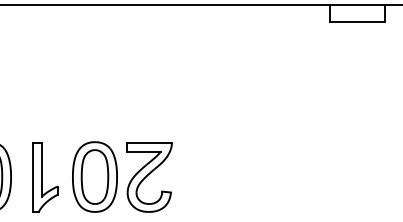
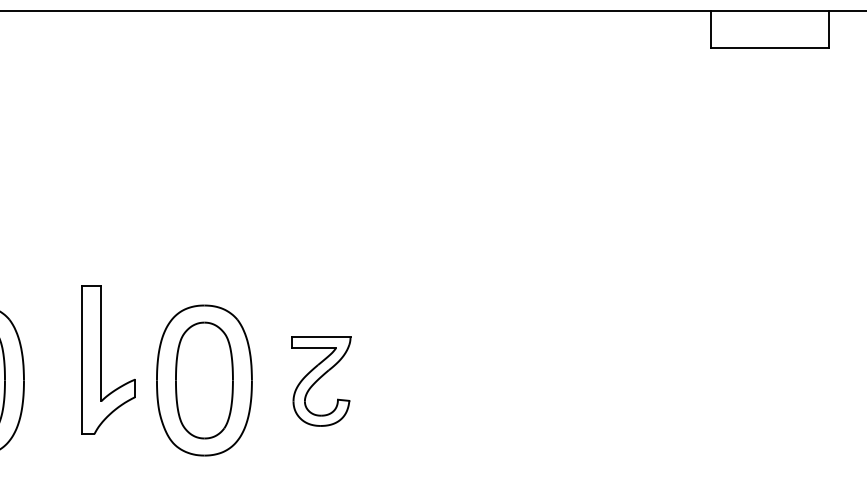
part: (45, 177) -> (108, 360), moved
part: (149, 177) -> (321, 381), size x0.6

